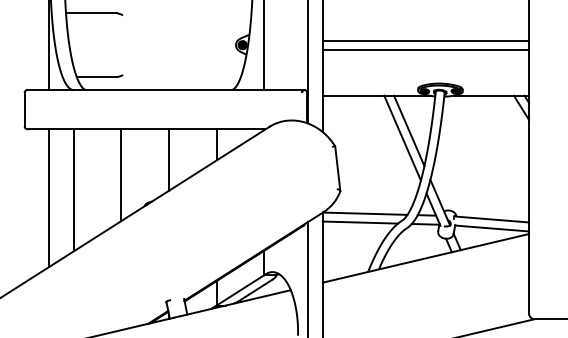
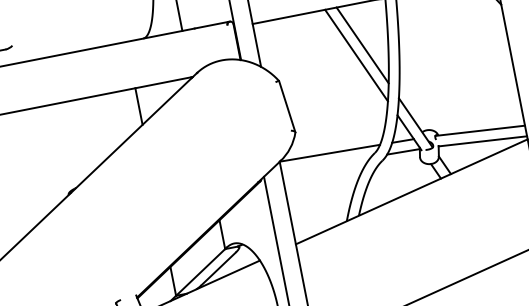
line: (169, 159) -> (86, 134), removed
line: (121, 175) -> (33, 164), removed
line: (360, 222) -> (326, 164), removed

